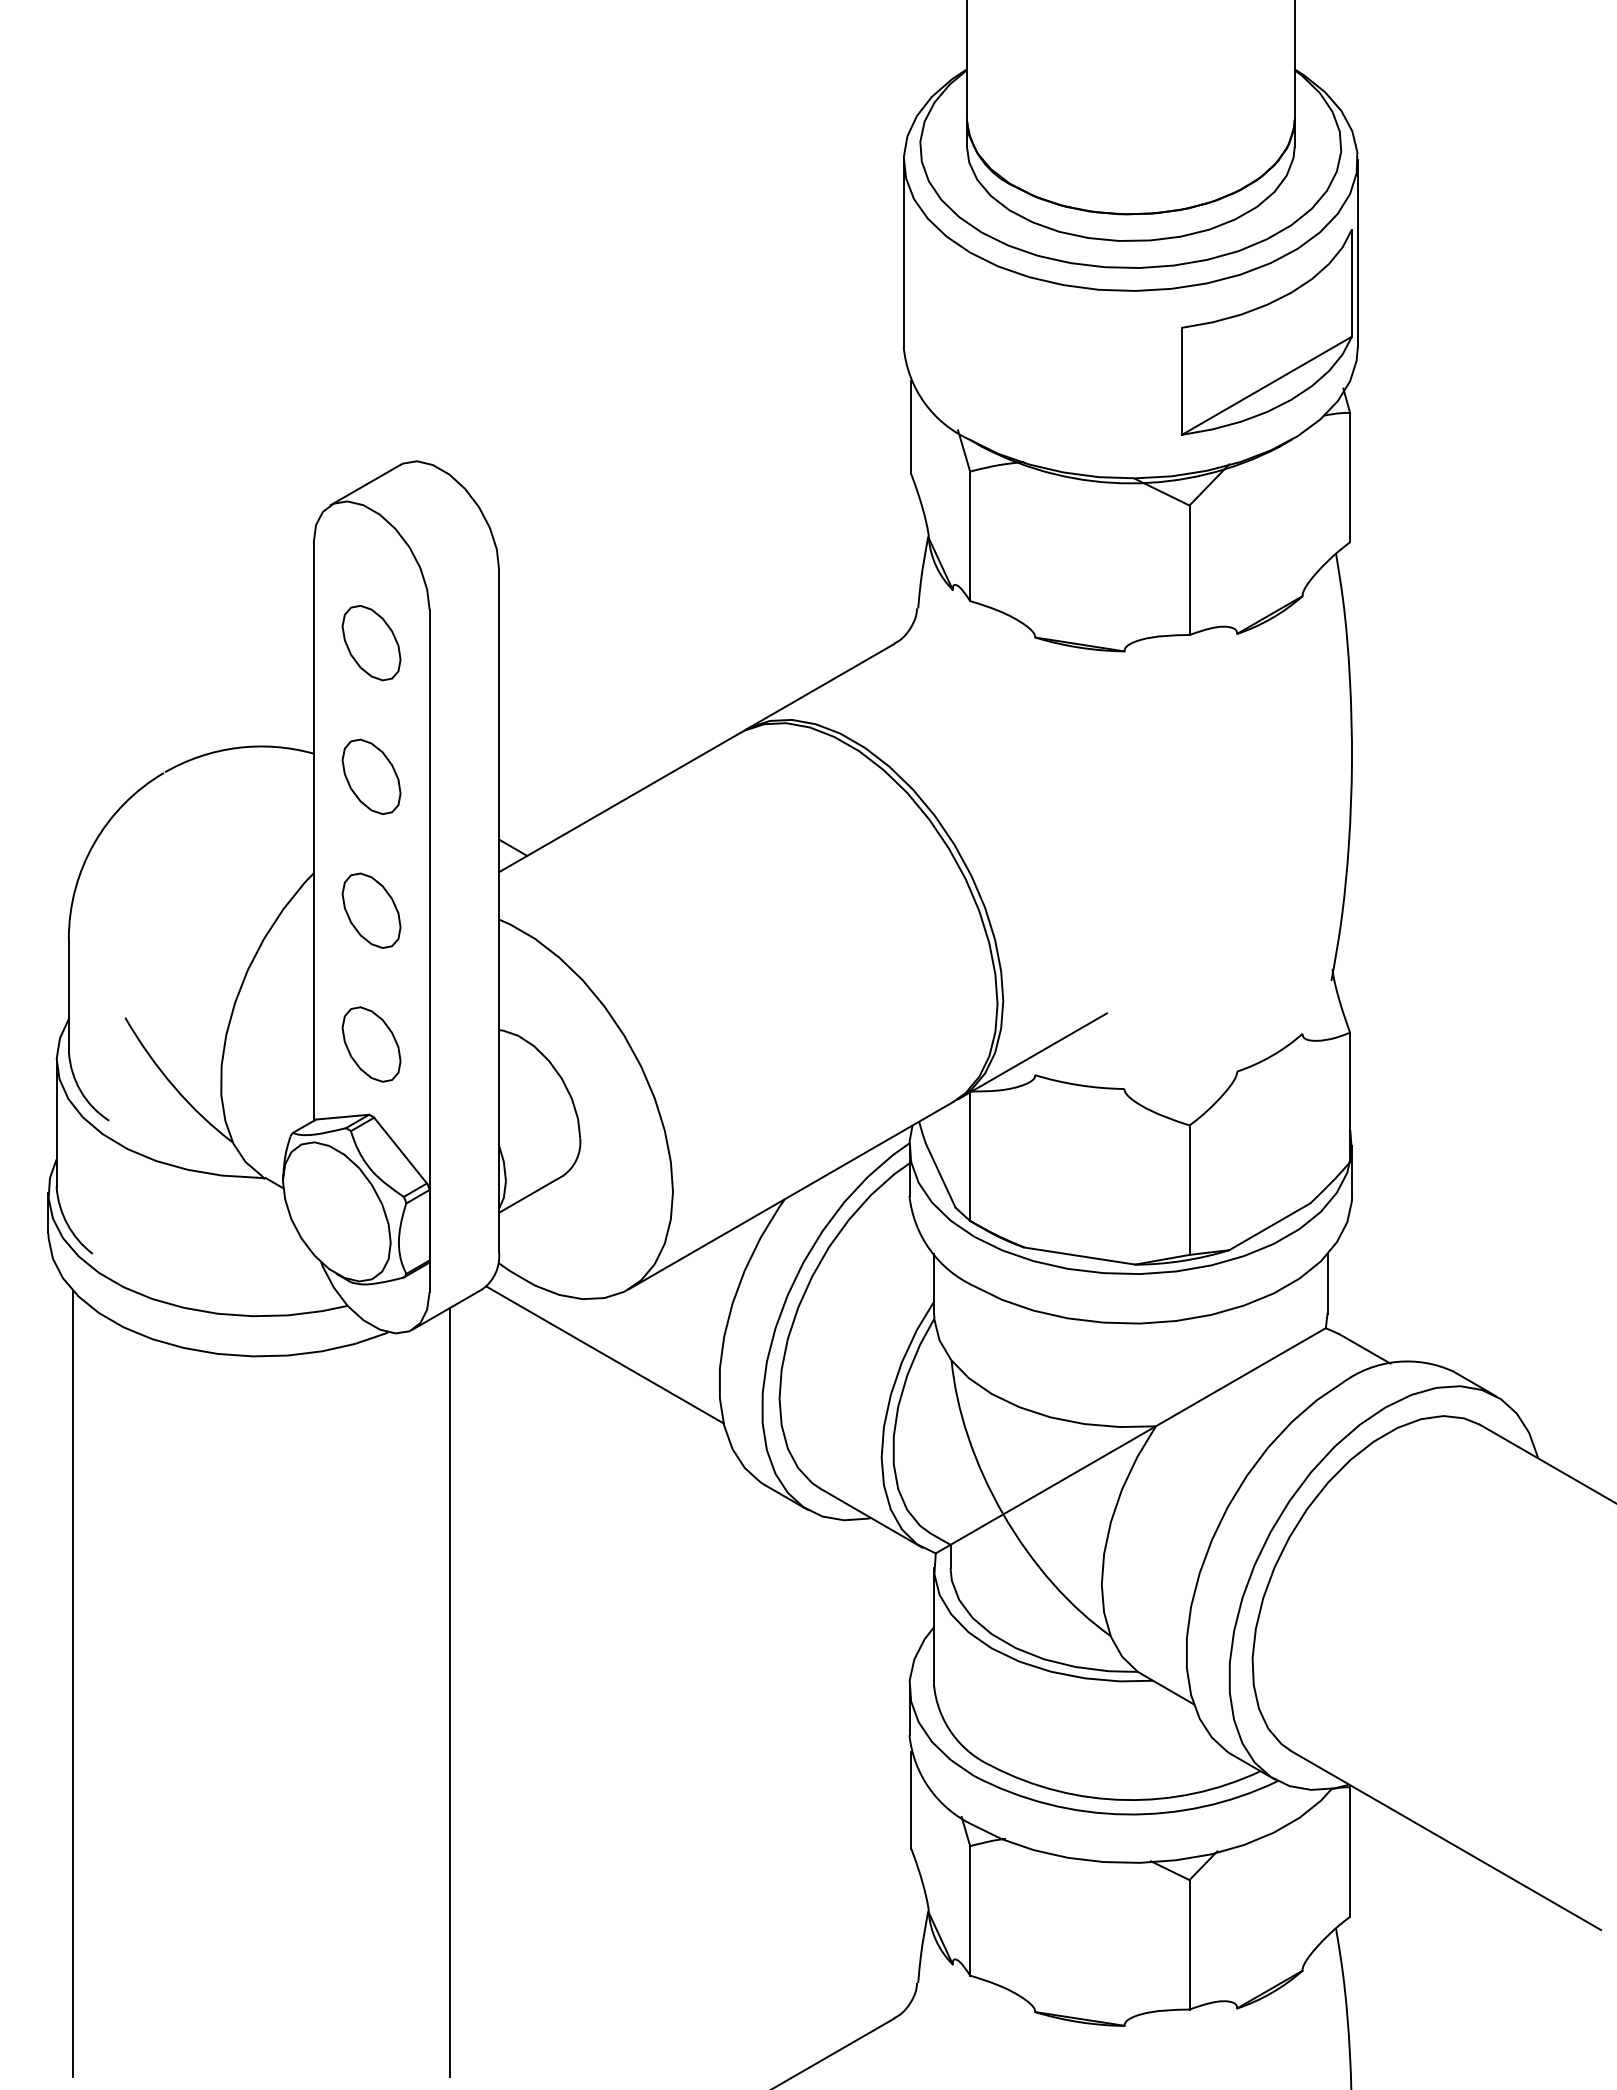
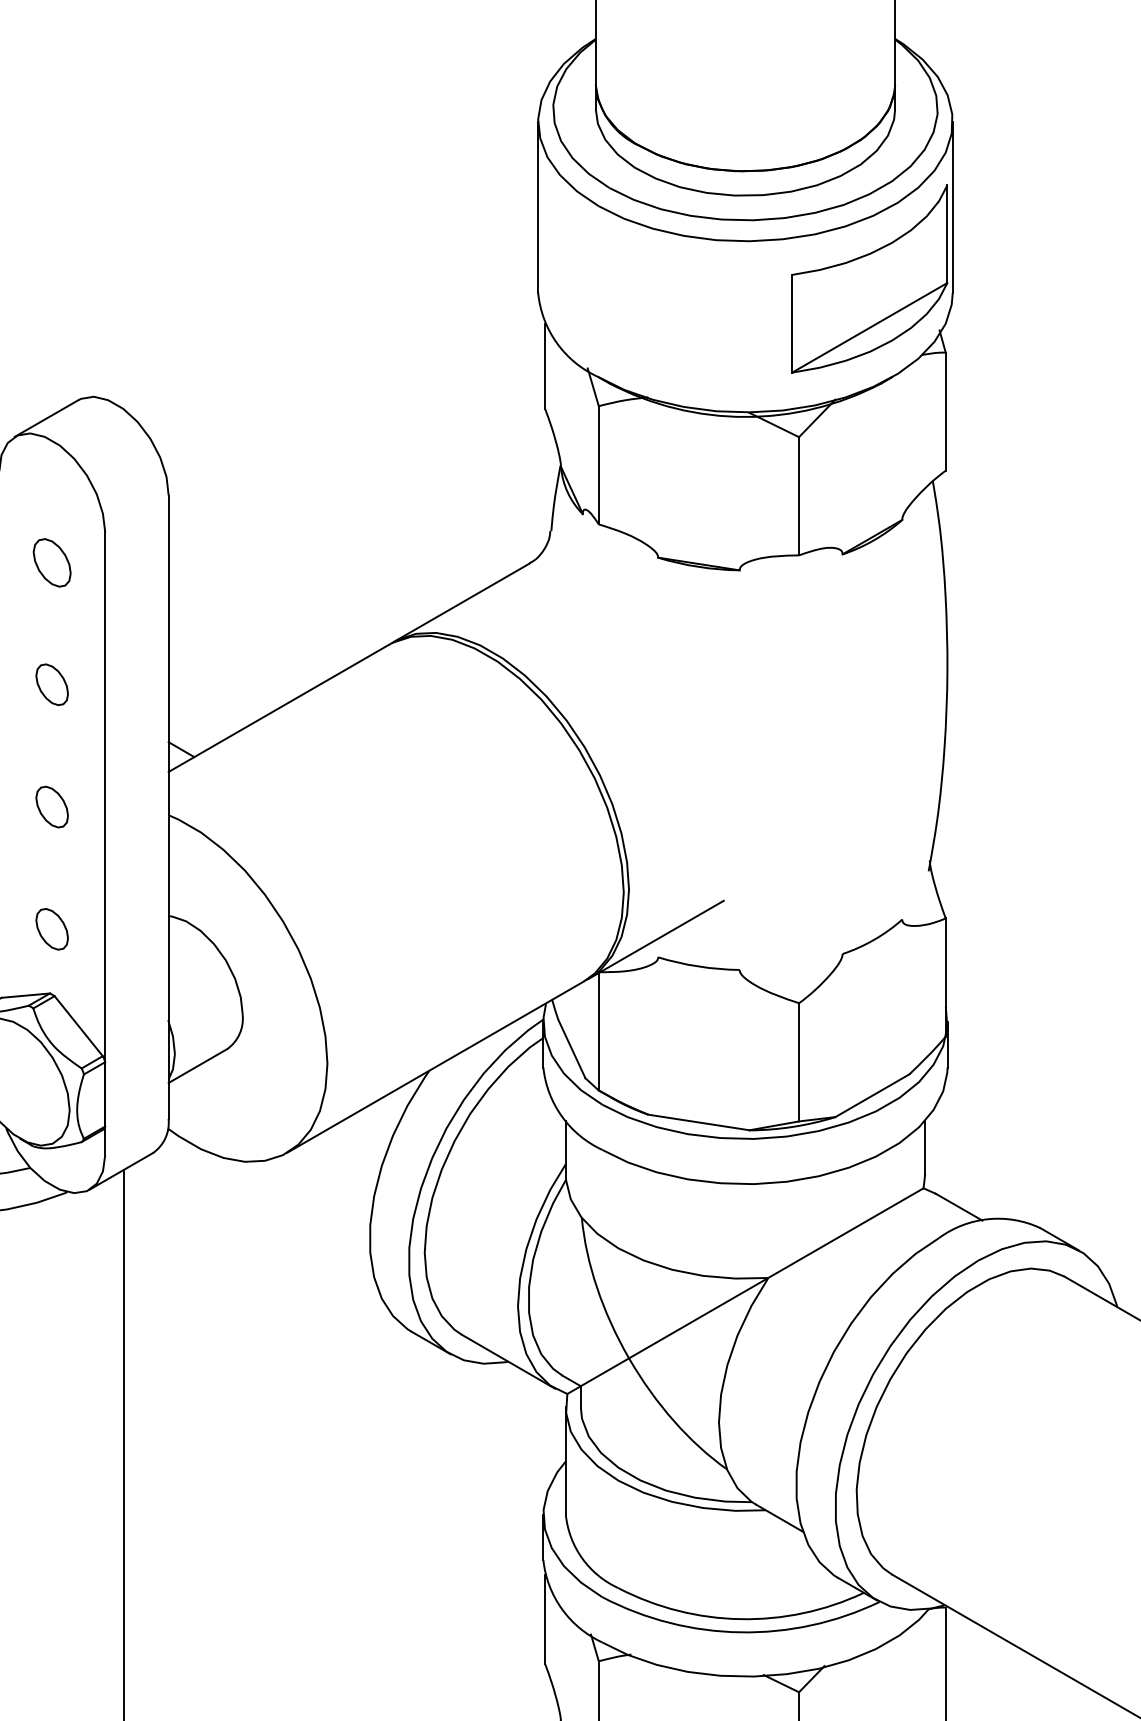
part: (371, 643) -> (52, 563), size x0.7
part: (371, 776) -> (52, 684), size x0.6
part: (371, 910) -> (52, 806), size x0.6
part: (371, 1044) -> (52, 929), size x0.6
line: (604, 1354) -> (264, 1212), removed

